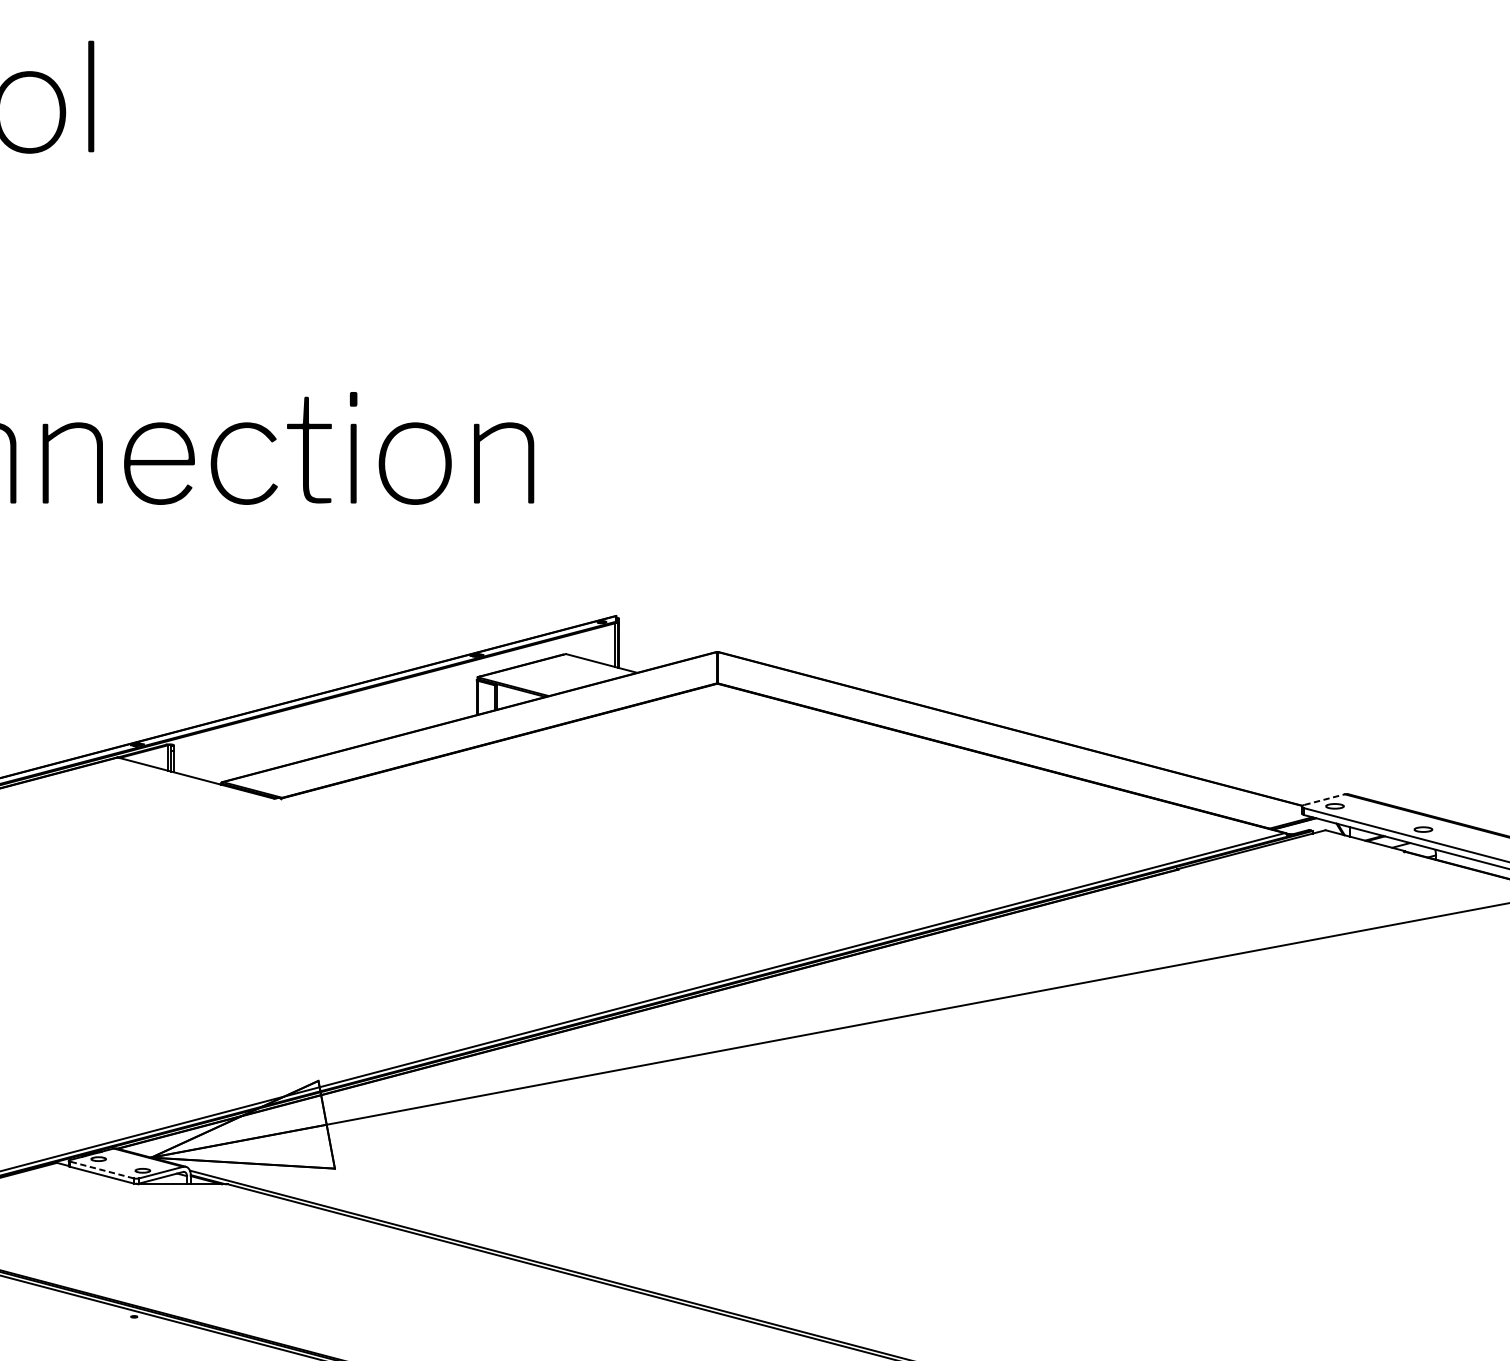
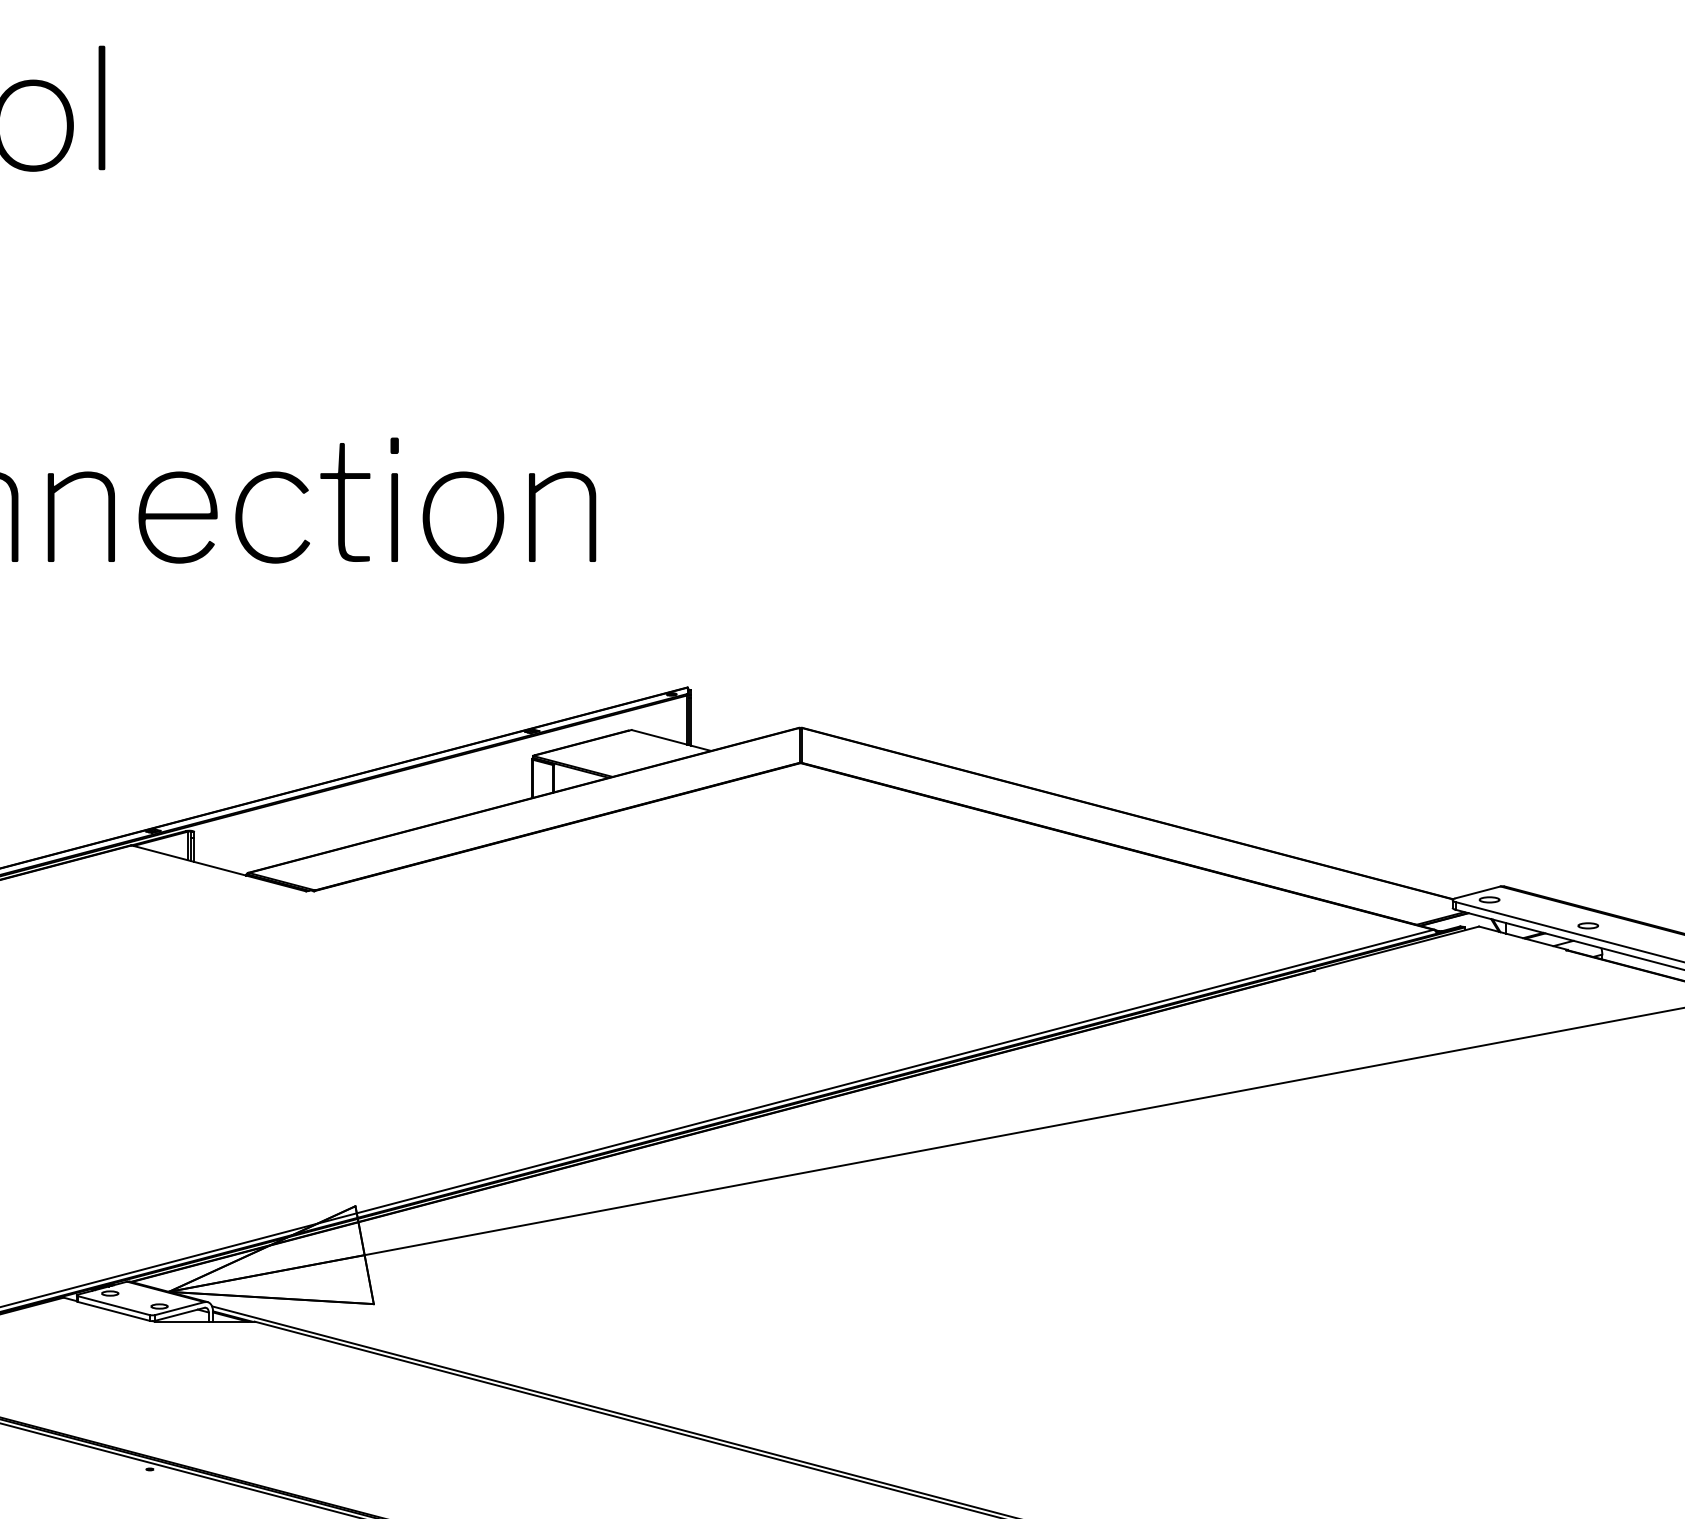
line: (1325, 799) -> (1478, 892), dashed -> solid
line: (101, 1169) -> (113, 1305), dashed -> solid

